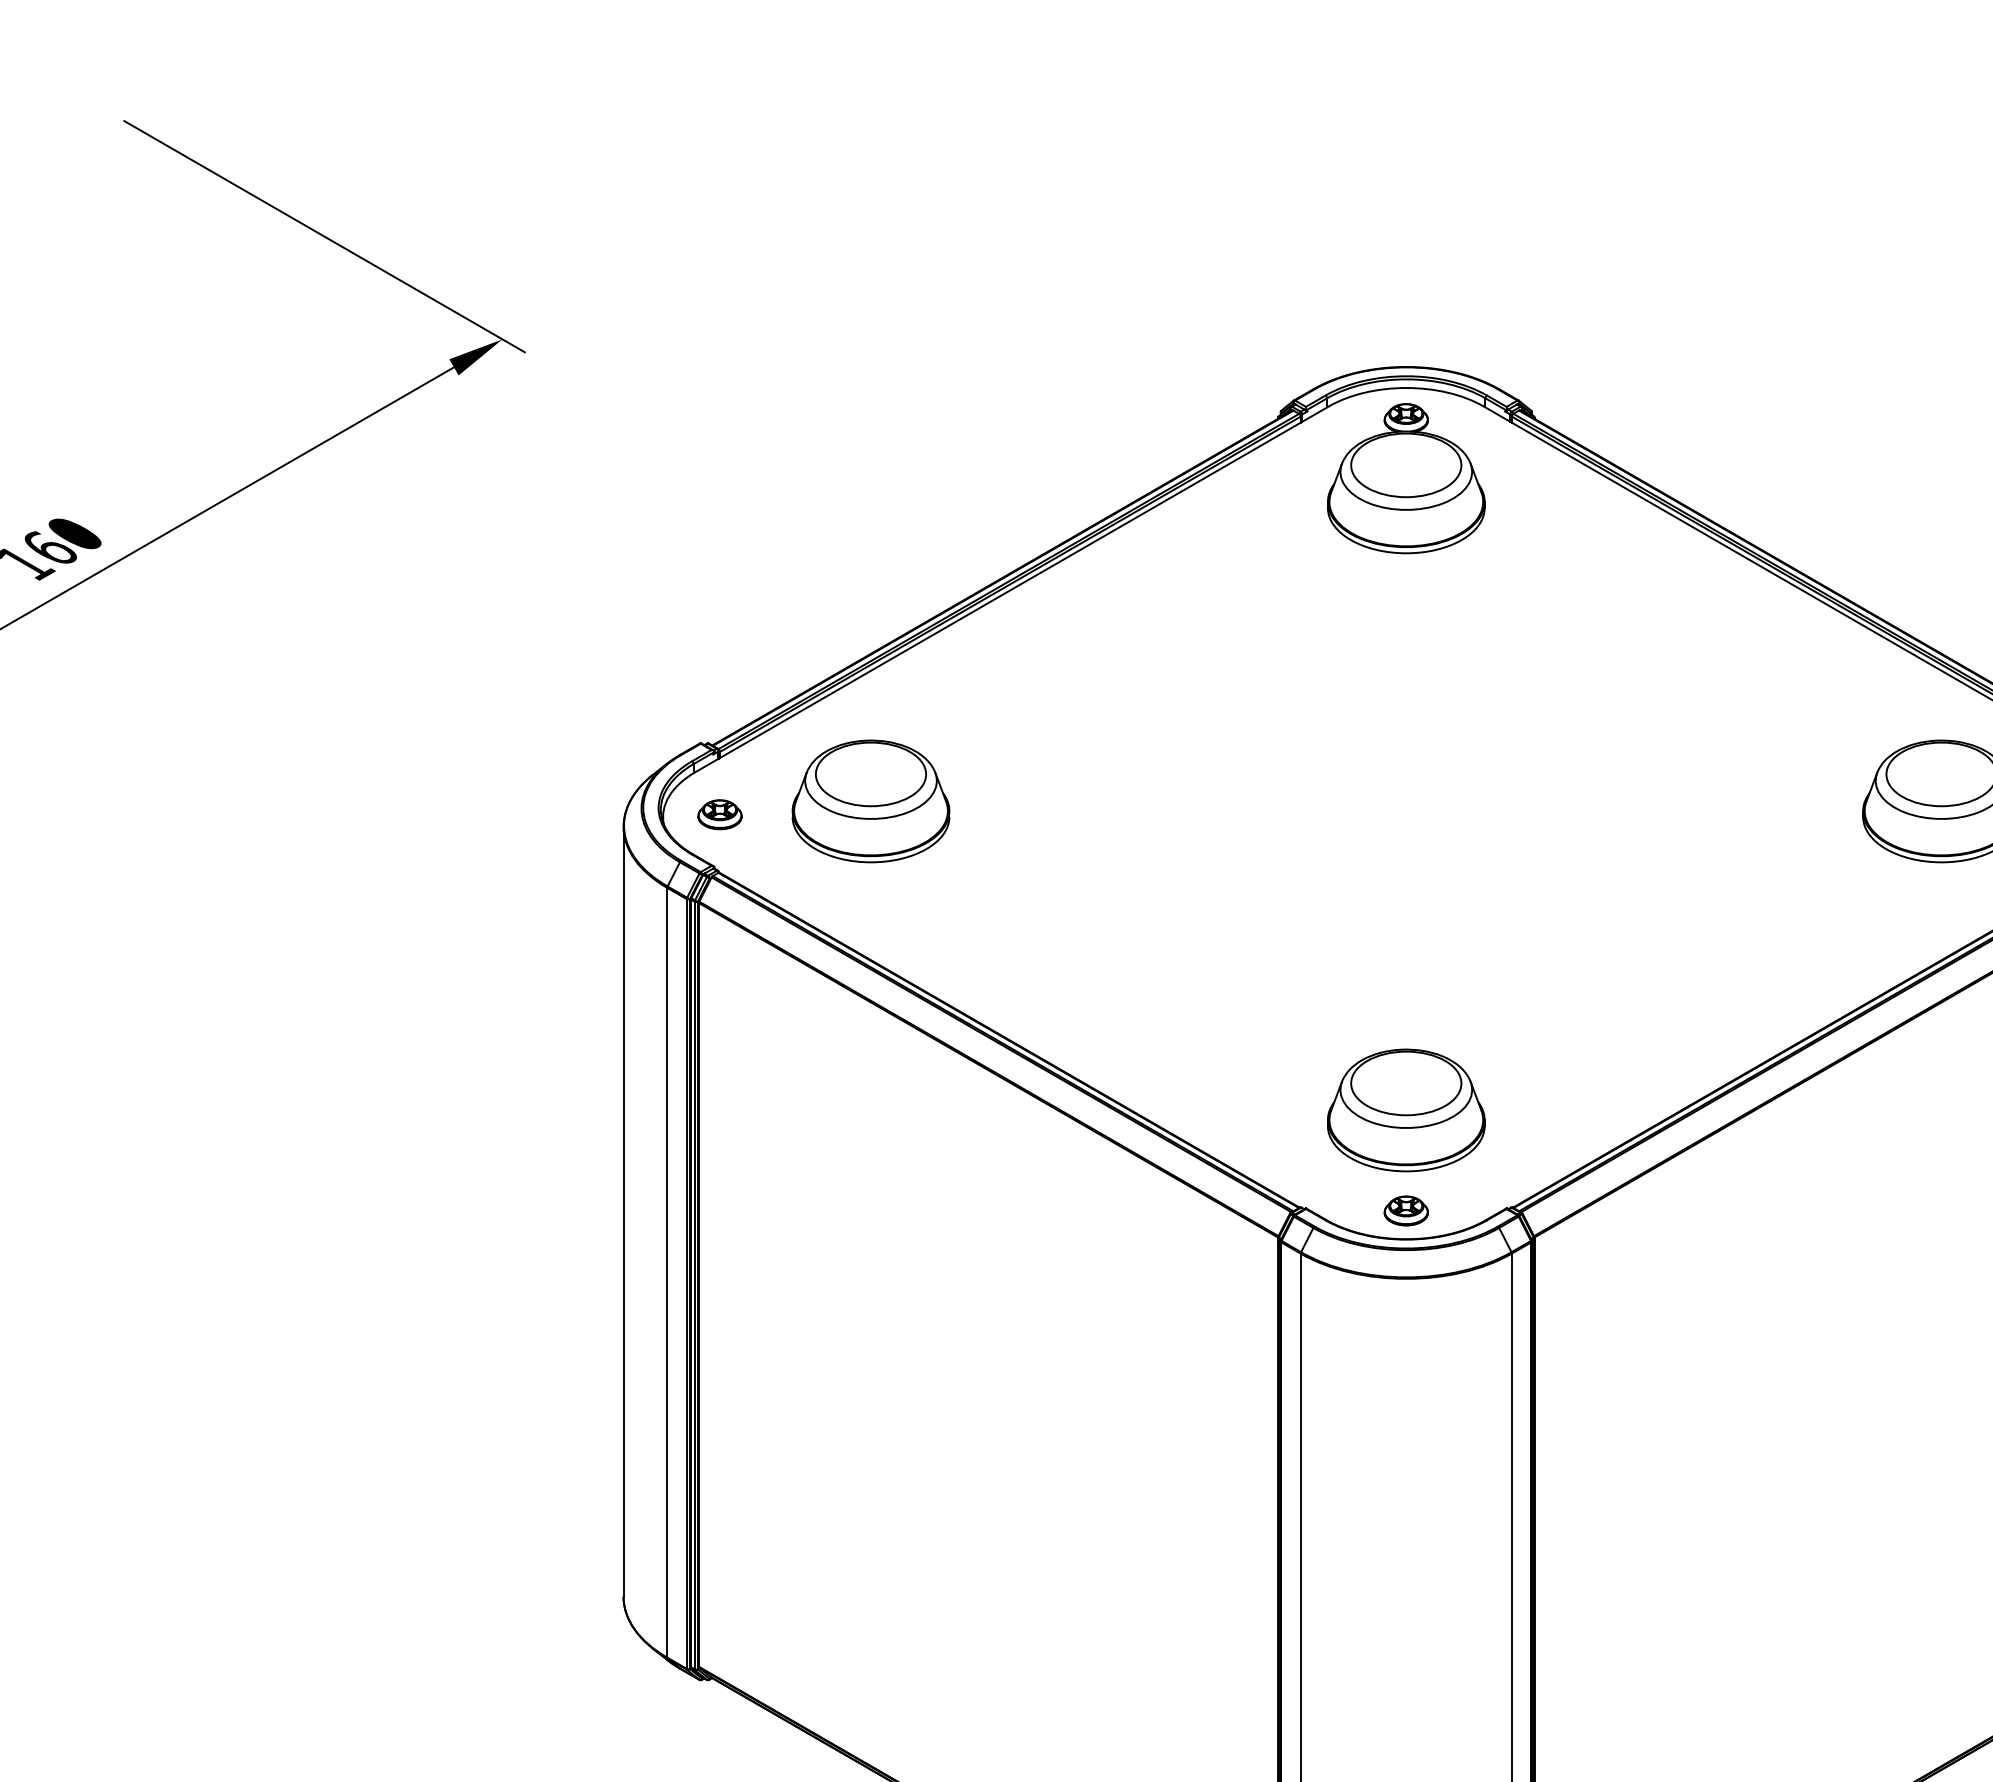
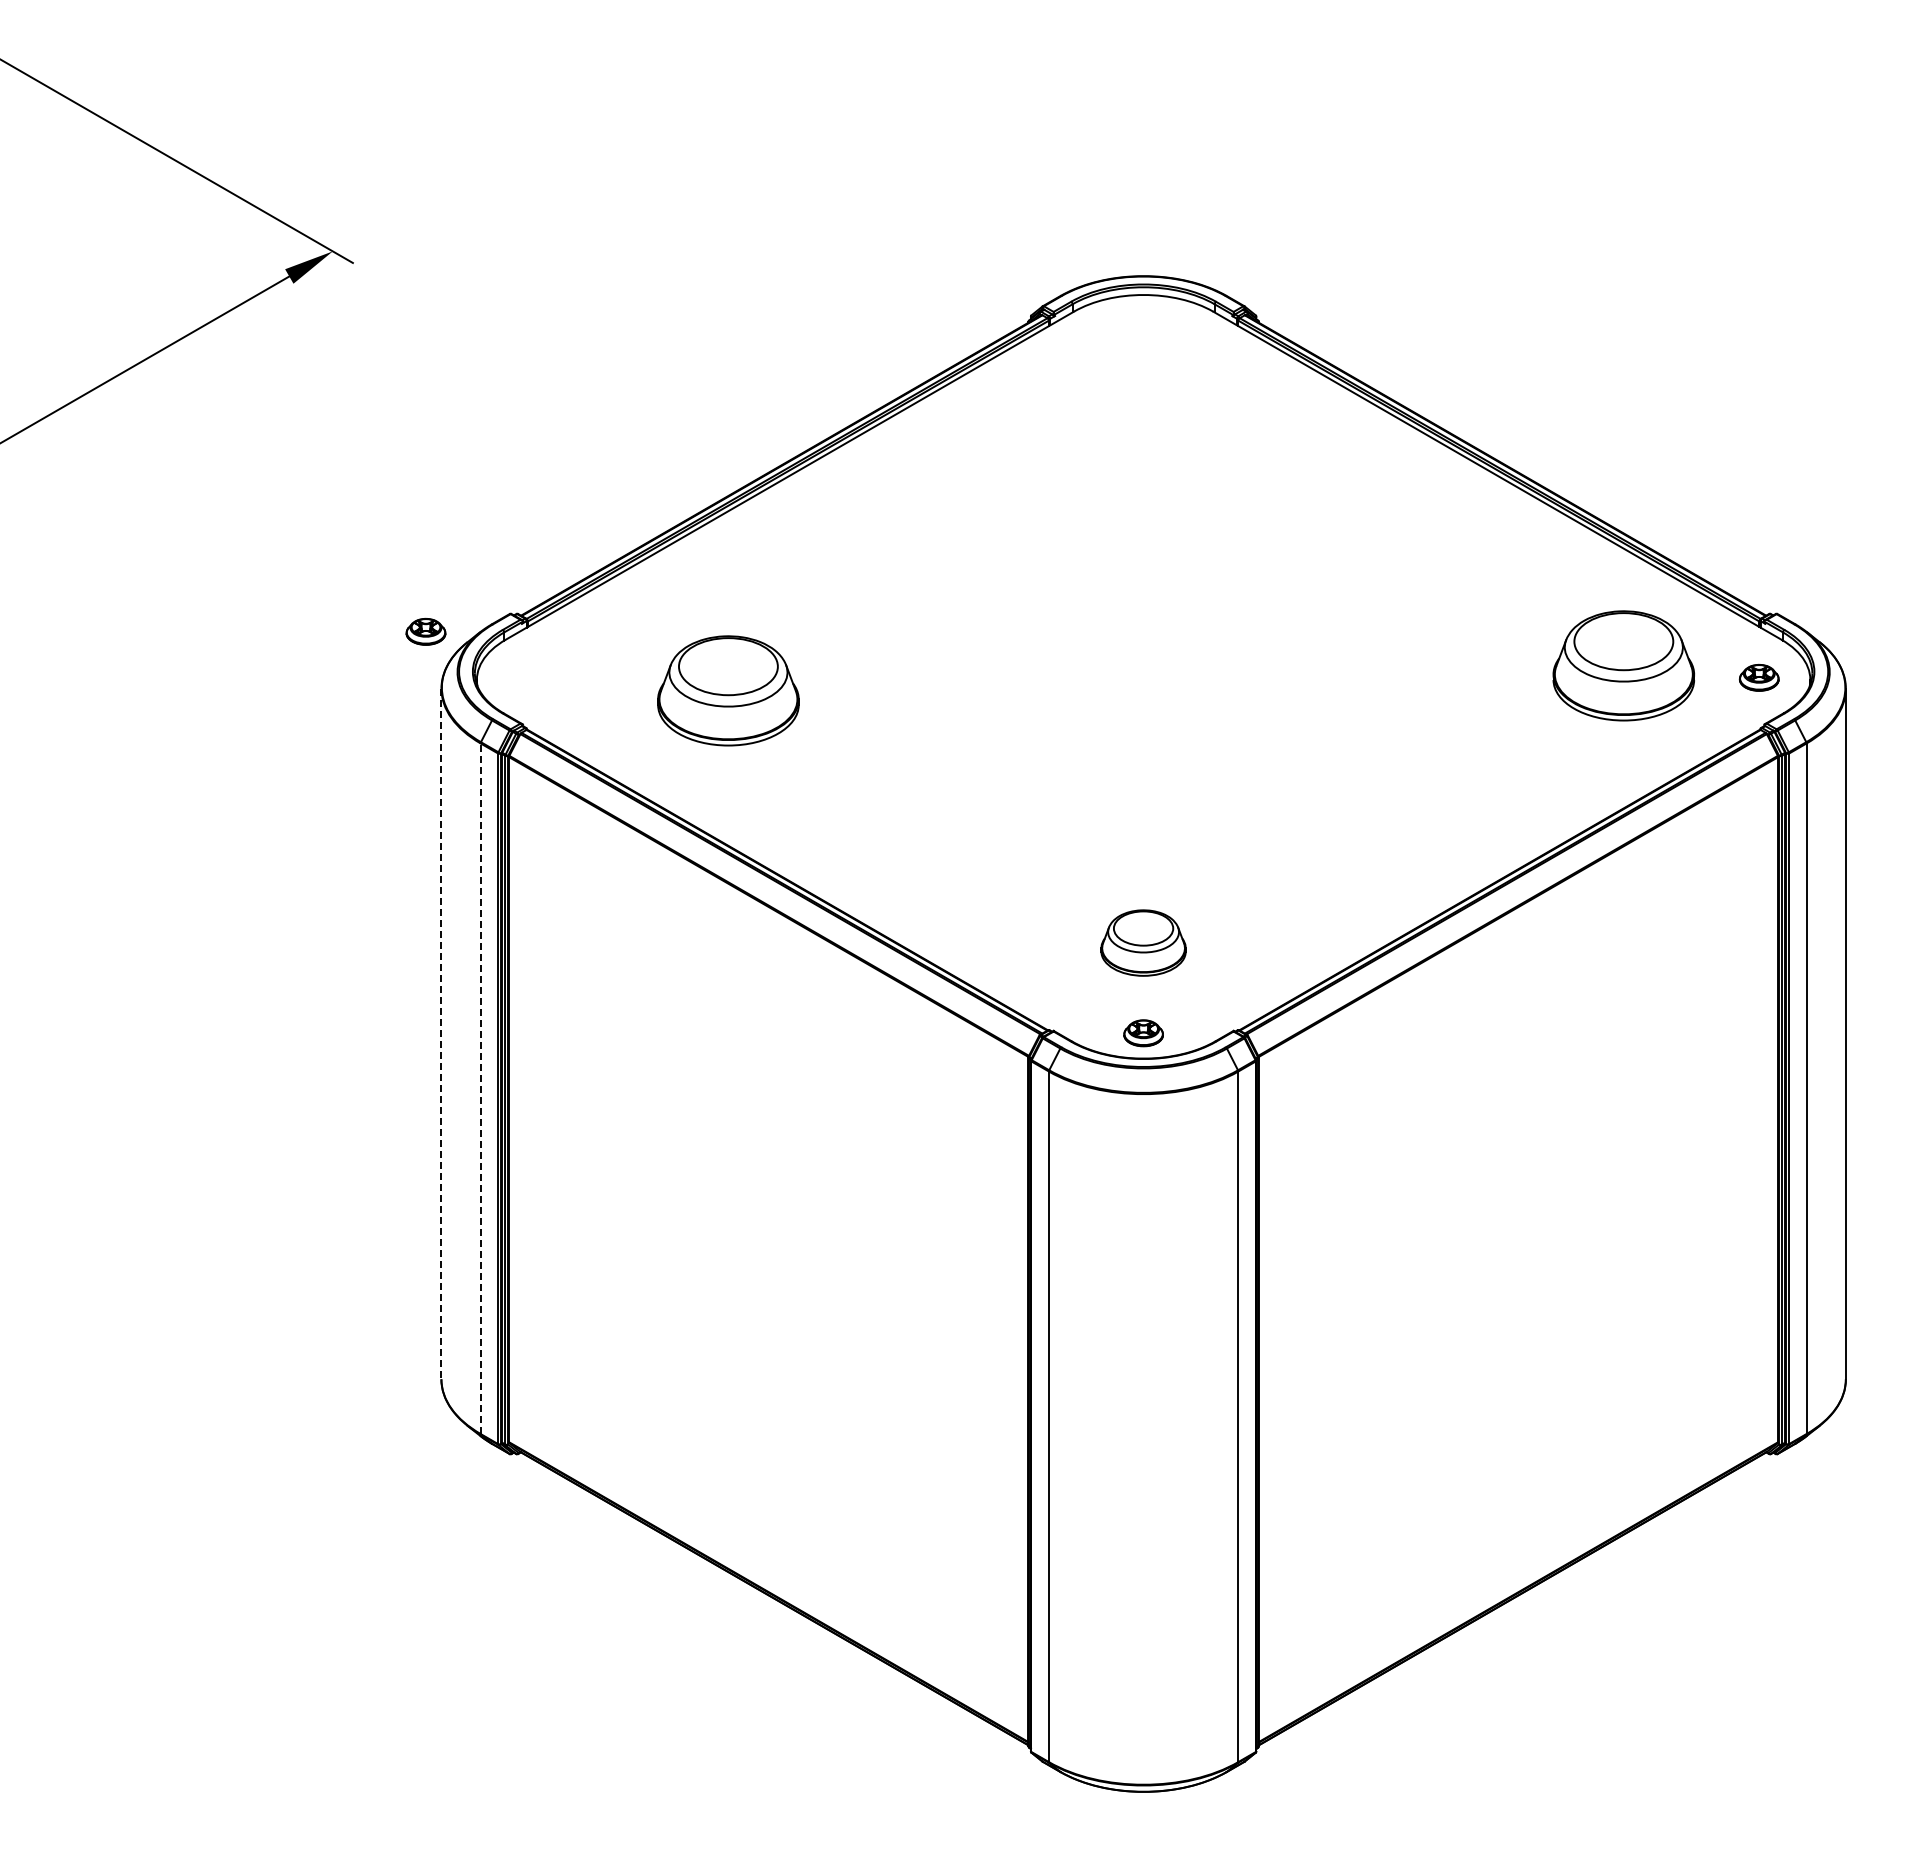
part: (1406, 478) -> (1143, 376), removed
part: (871, 800) -> (728, 690), moved
part: (719, 814) -> (425, 631), moved
part: (1406, 1109) -> (1143, 942), size x0.6
line: (623, 1212) -> (441, 1034), solid -> dashed
line: (667, 1272) -> (480, 1088), solid -> dashed

